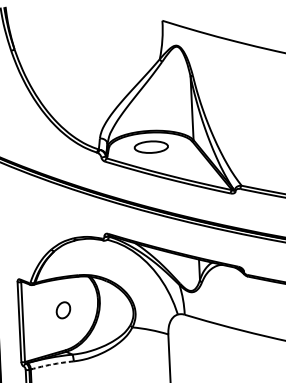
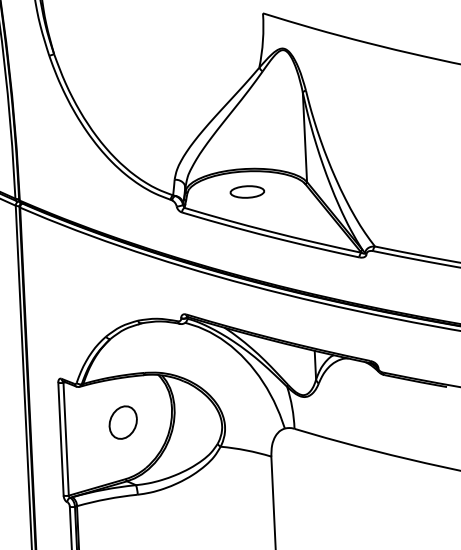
part: (151, 146) -> (247, 191), size x0.71
part: (62, 310) -> (122, 422), size x1.43
arc: (52, 364) -> (107, 499), dashed -> solid

